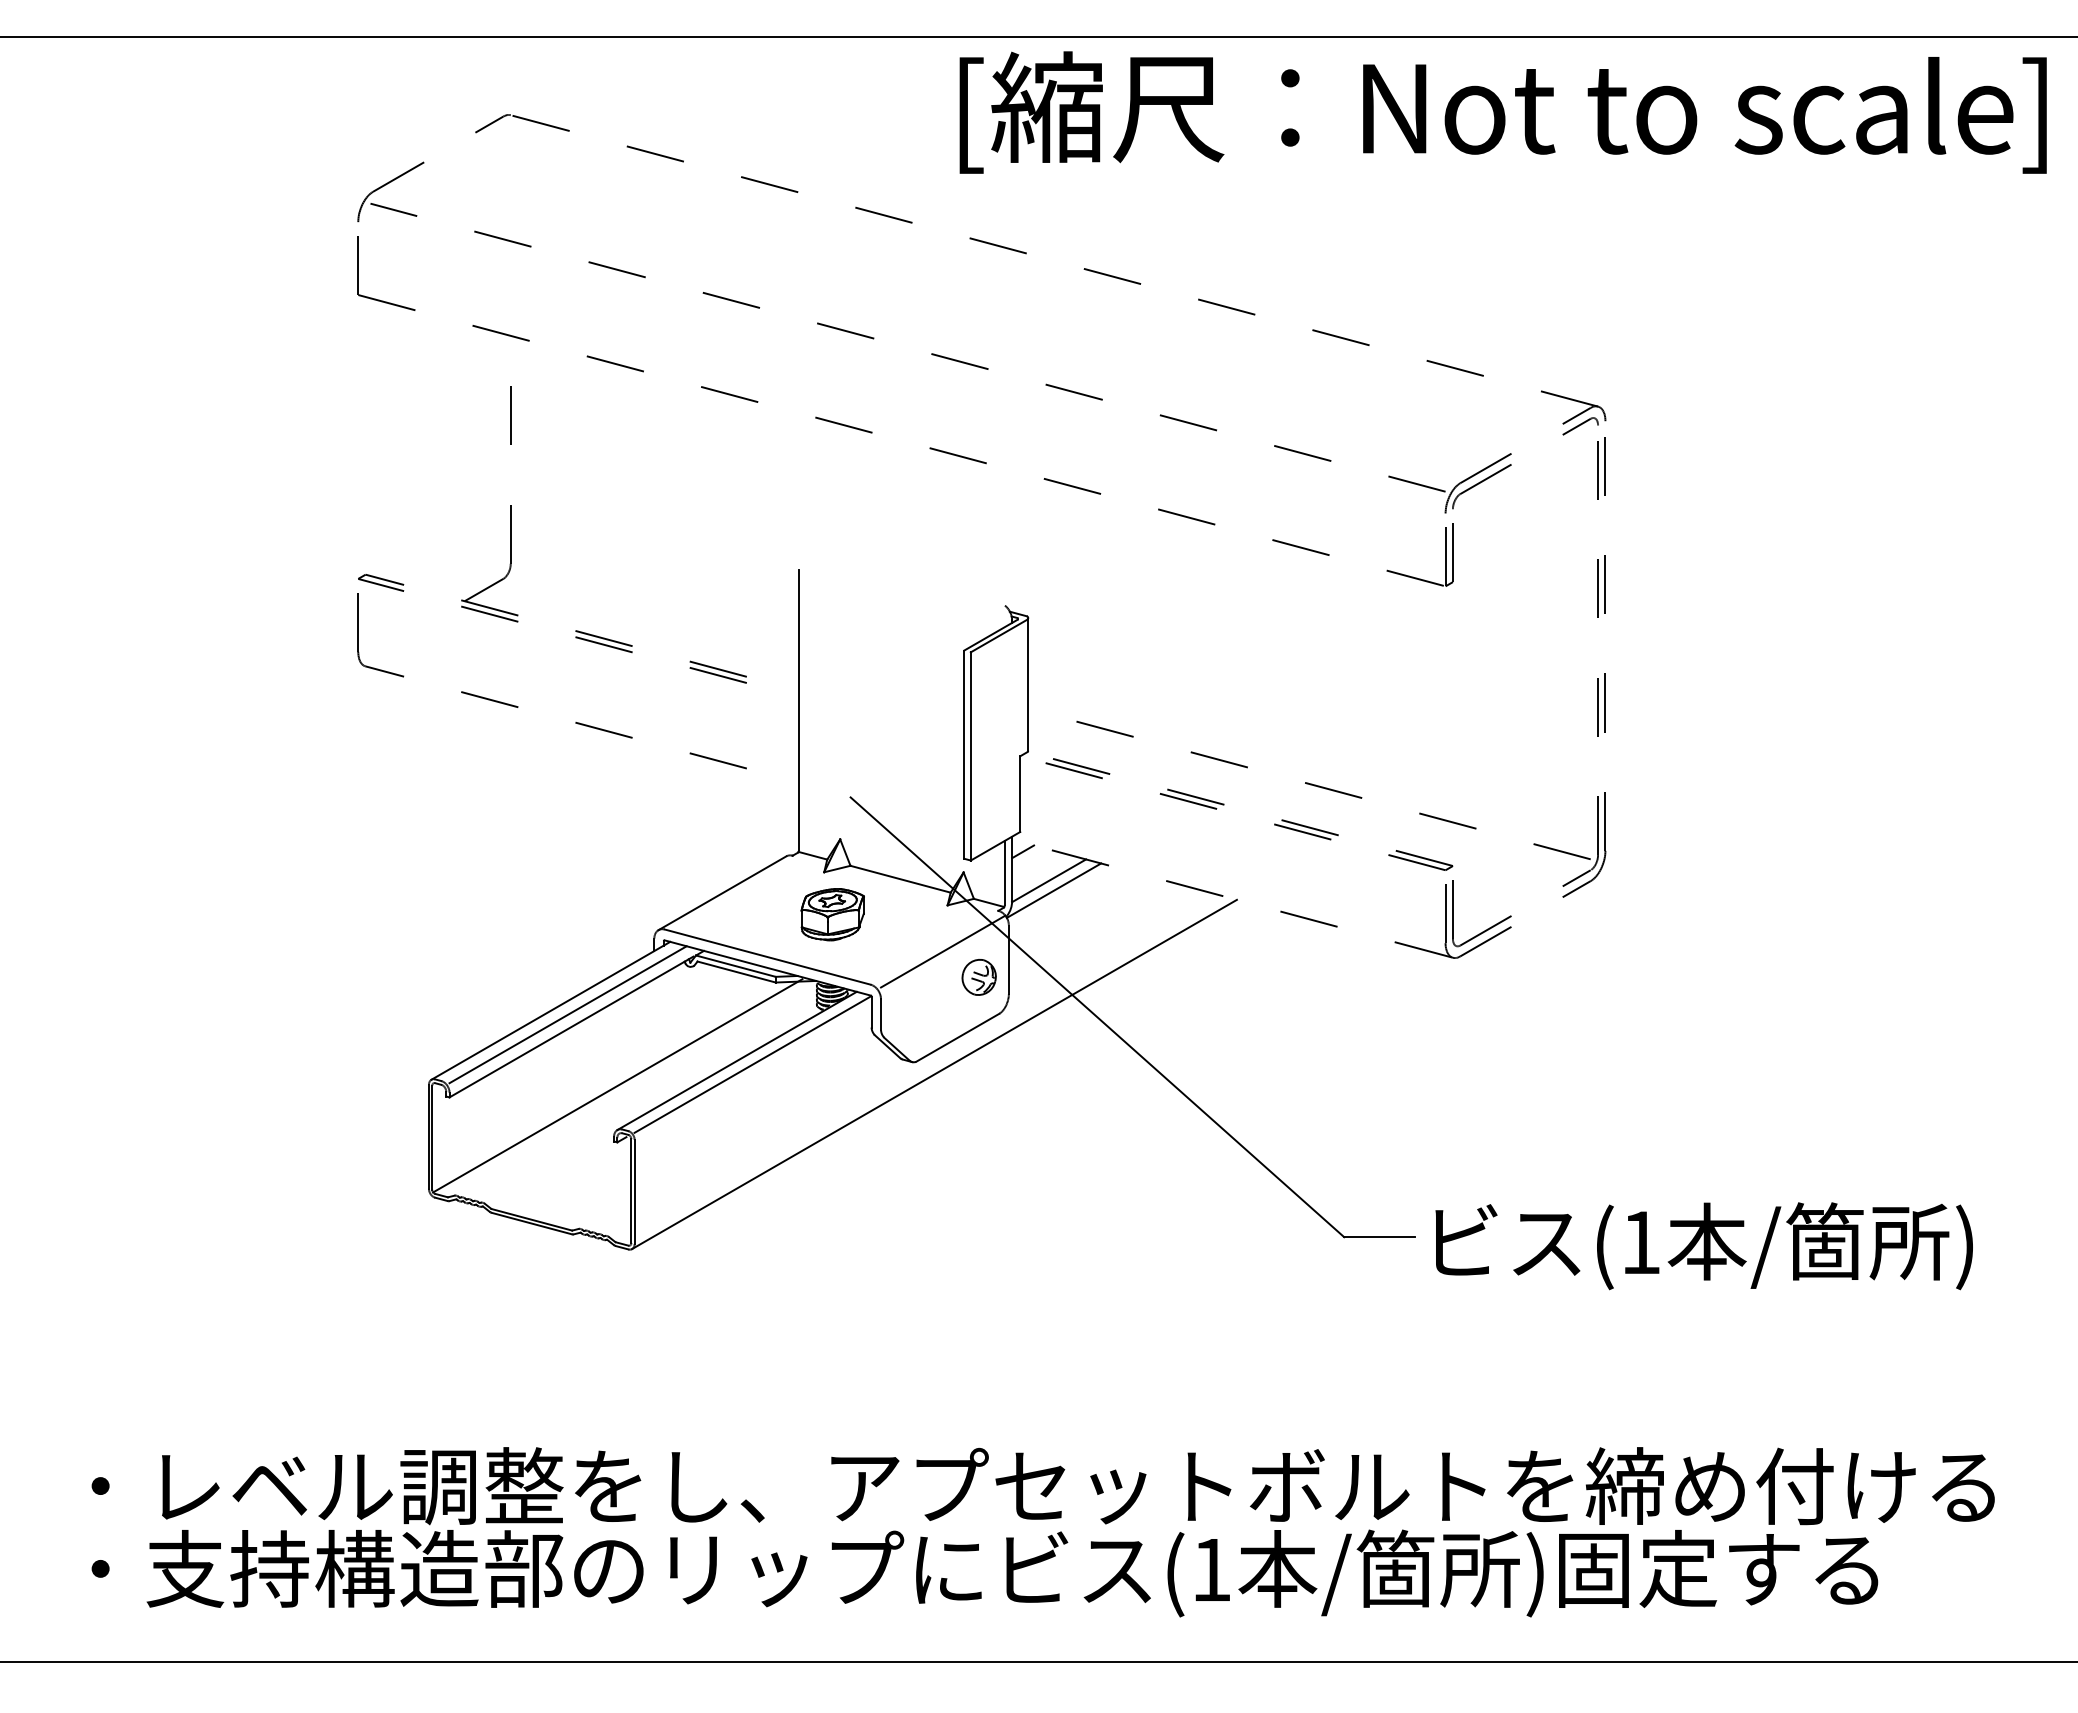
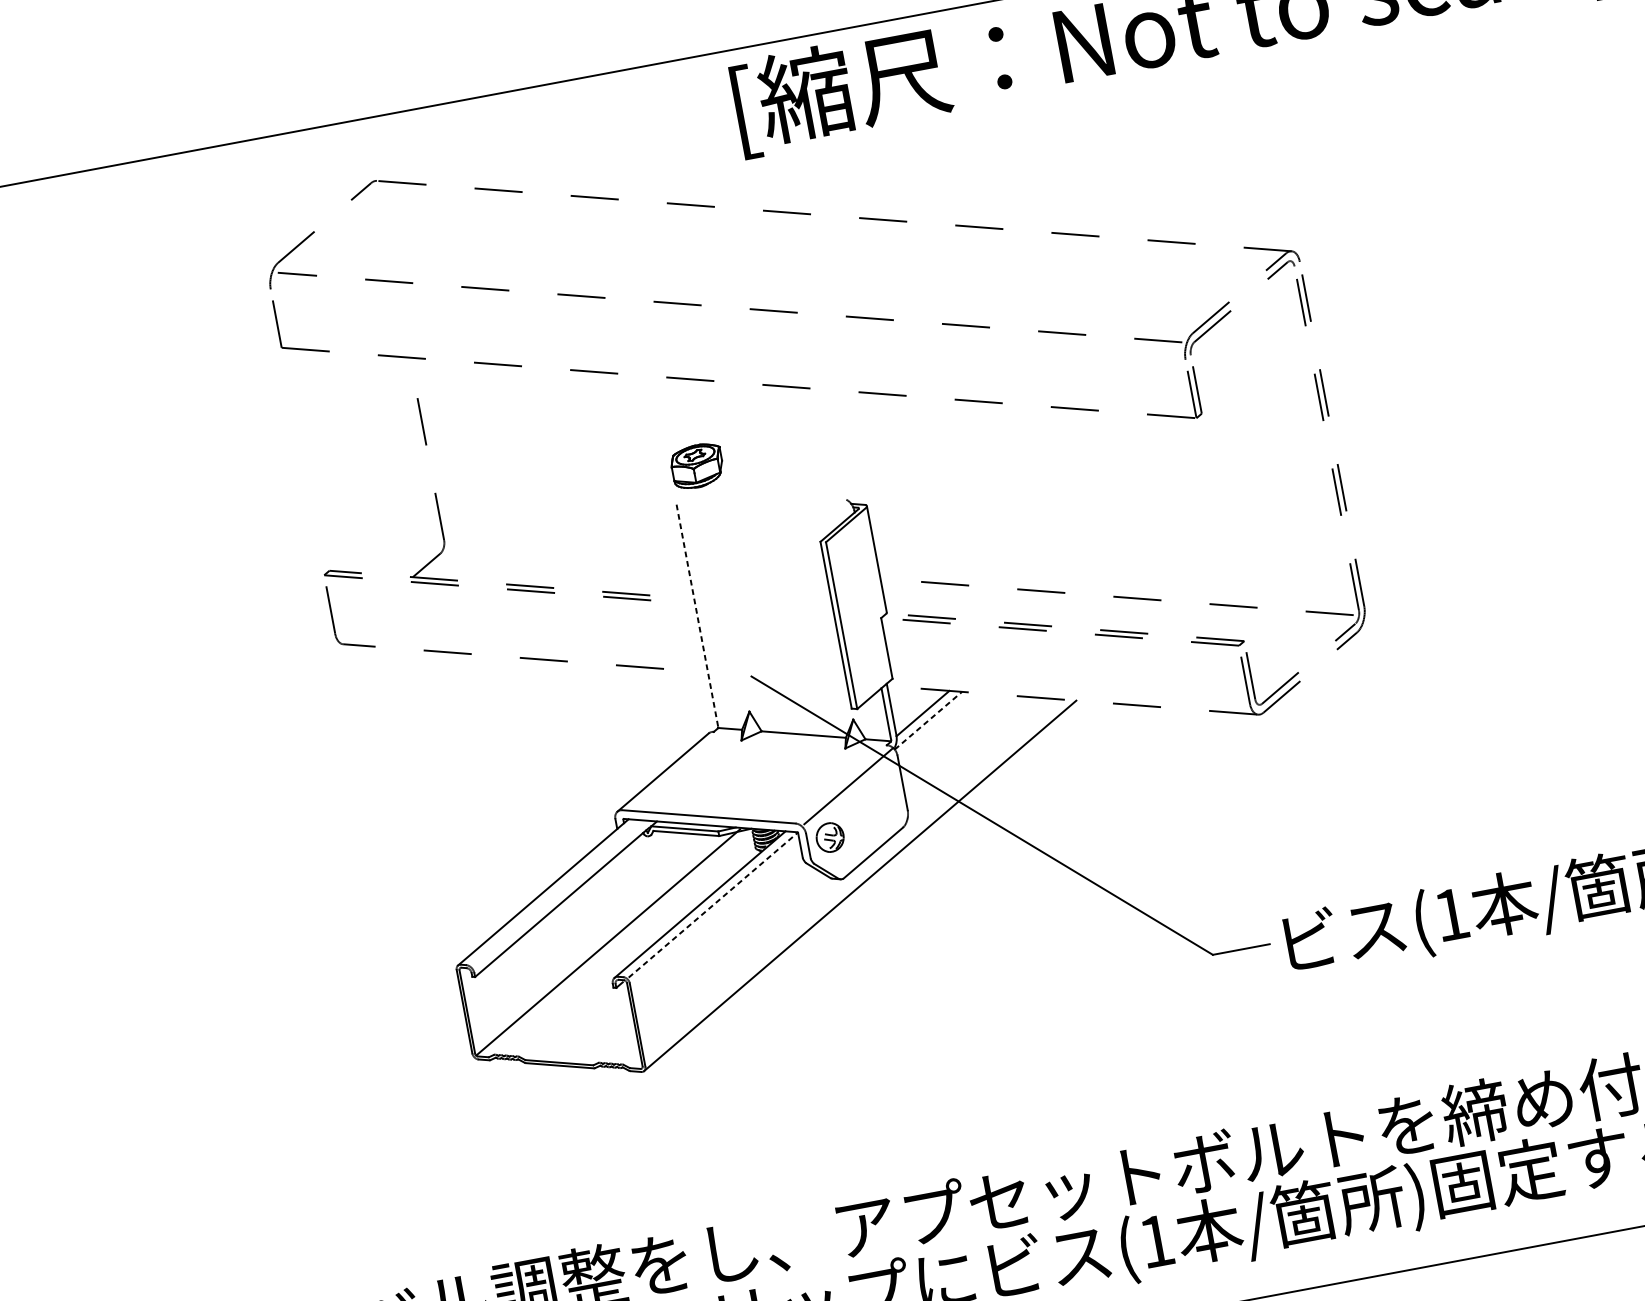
line: (799, 709) -> (697, 613), solid -> dashed
line: (1023, 851) -> (898, 693), removed
line: (1054, 890) -> (928, 720), solid -> dashed
part: (832, 914) -> (697, 466), moved
part: (978, 977) -> (829, 837), moved
line: (567, 1014) -> (557, 892), removed
line: (753, 1064) -> (713, 905), solid -> dashed

